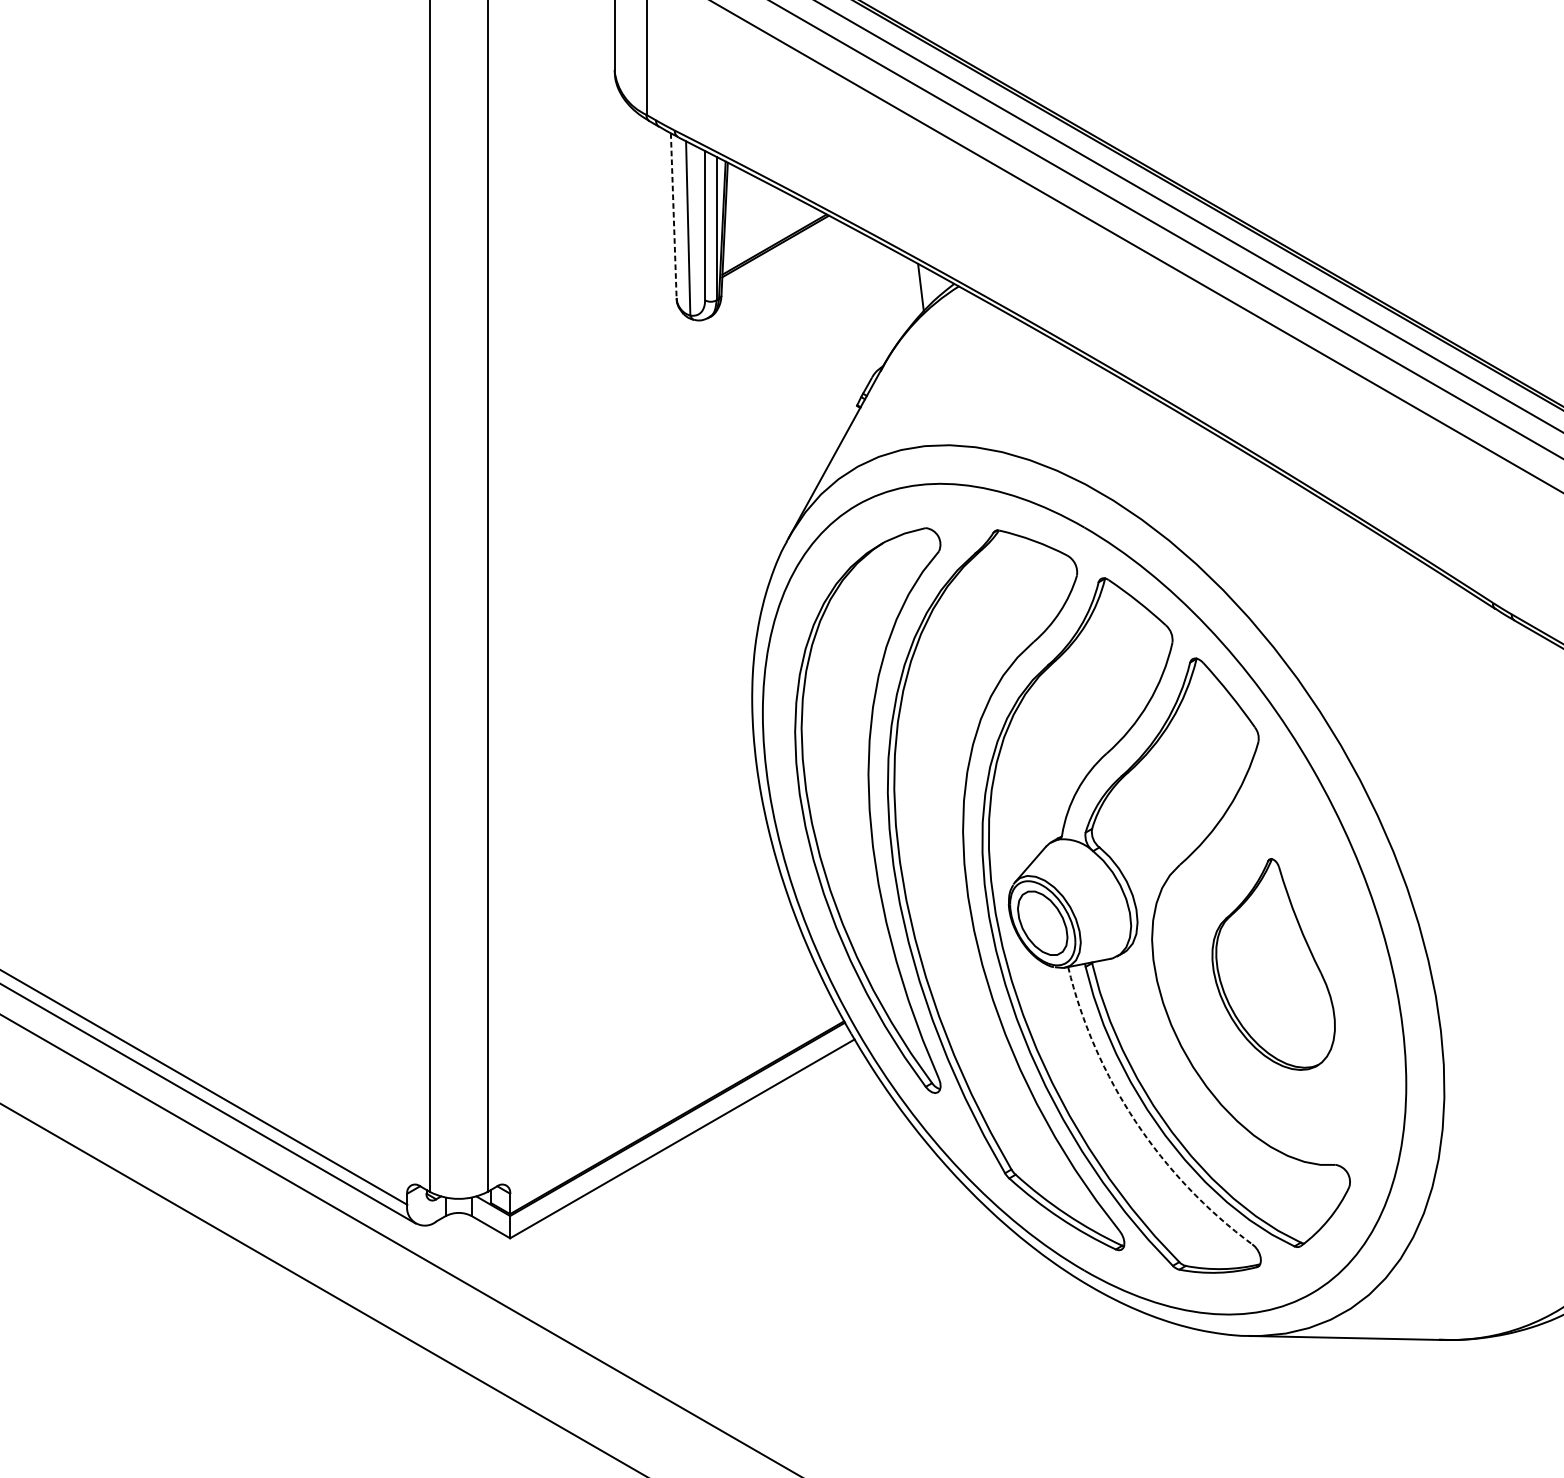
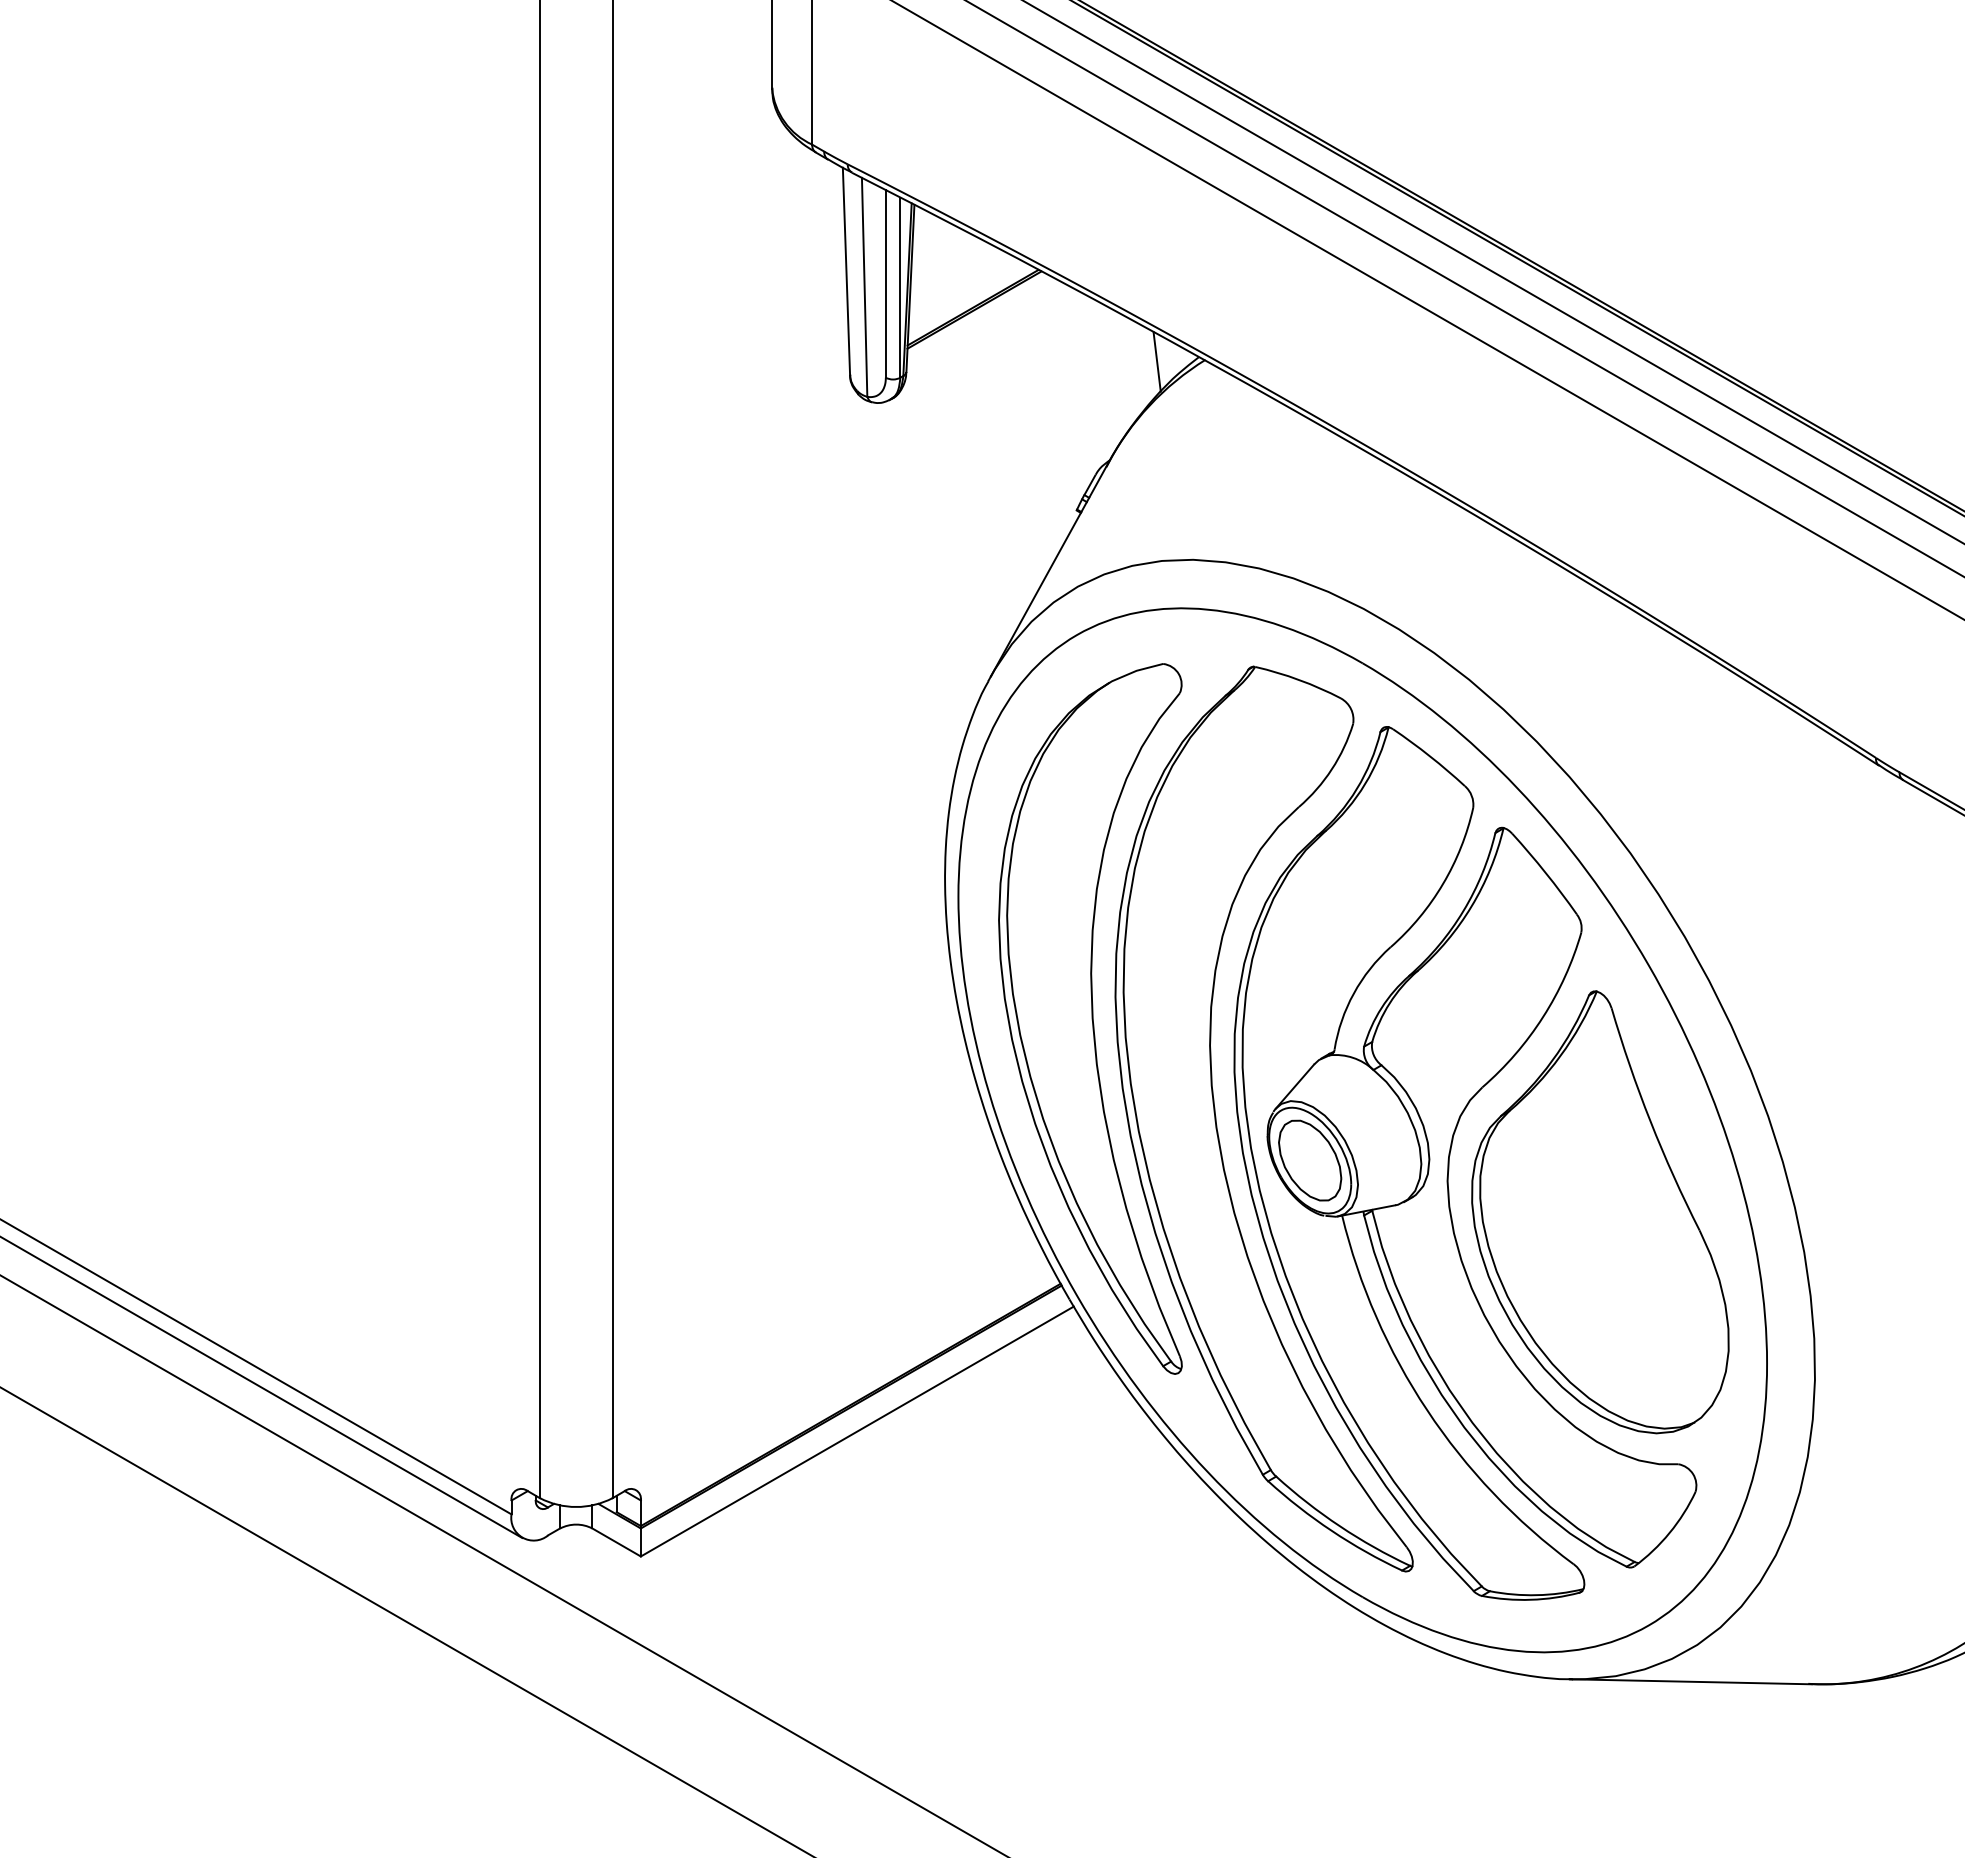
line: (673, 215) -> (846, 271), dashed -> solid
part: (1273, 964) -> (1600, 1212), size x1.67
arc: (1136, 1122) -> (1427, 1410), dashed -> solid

